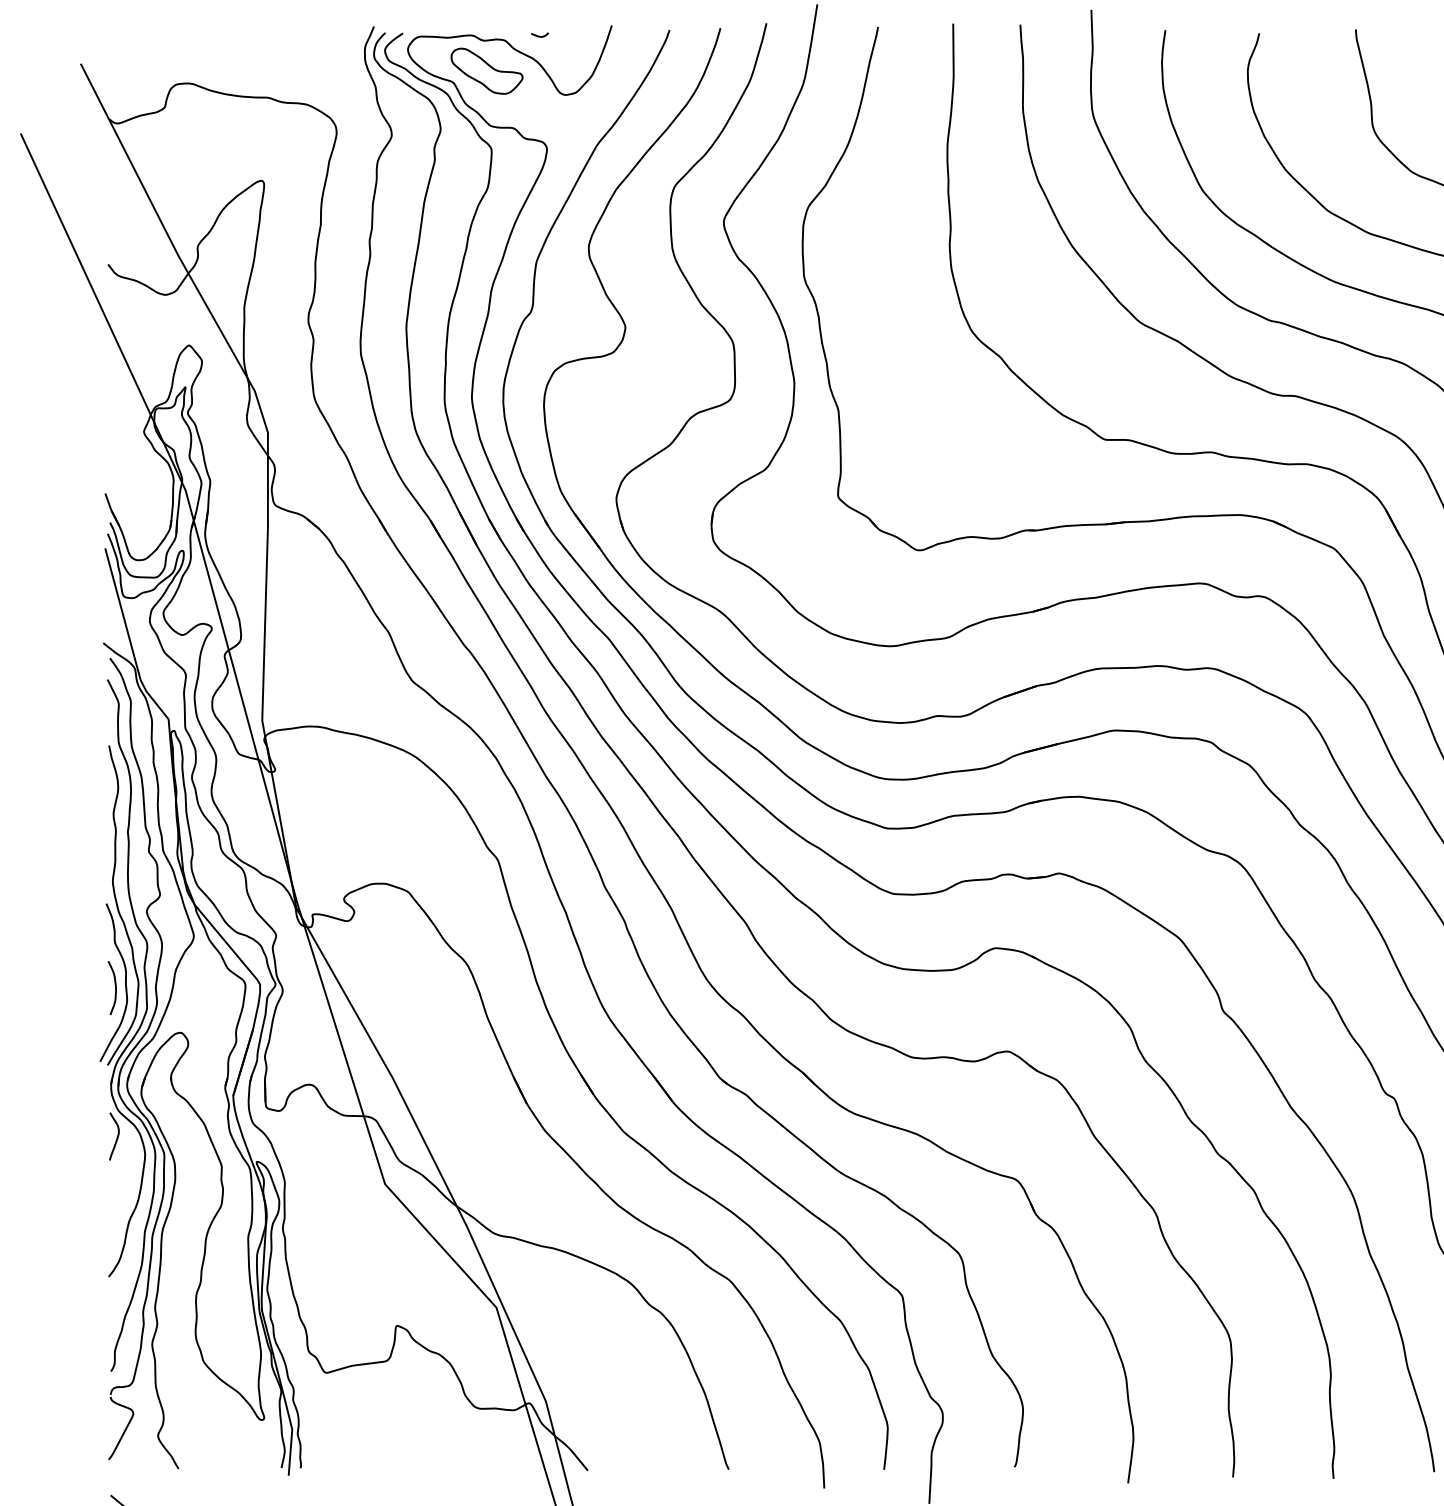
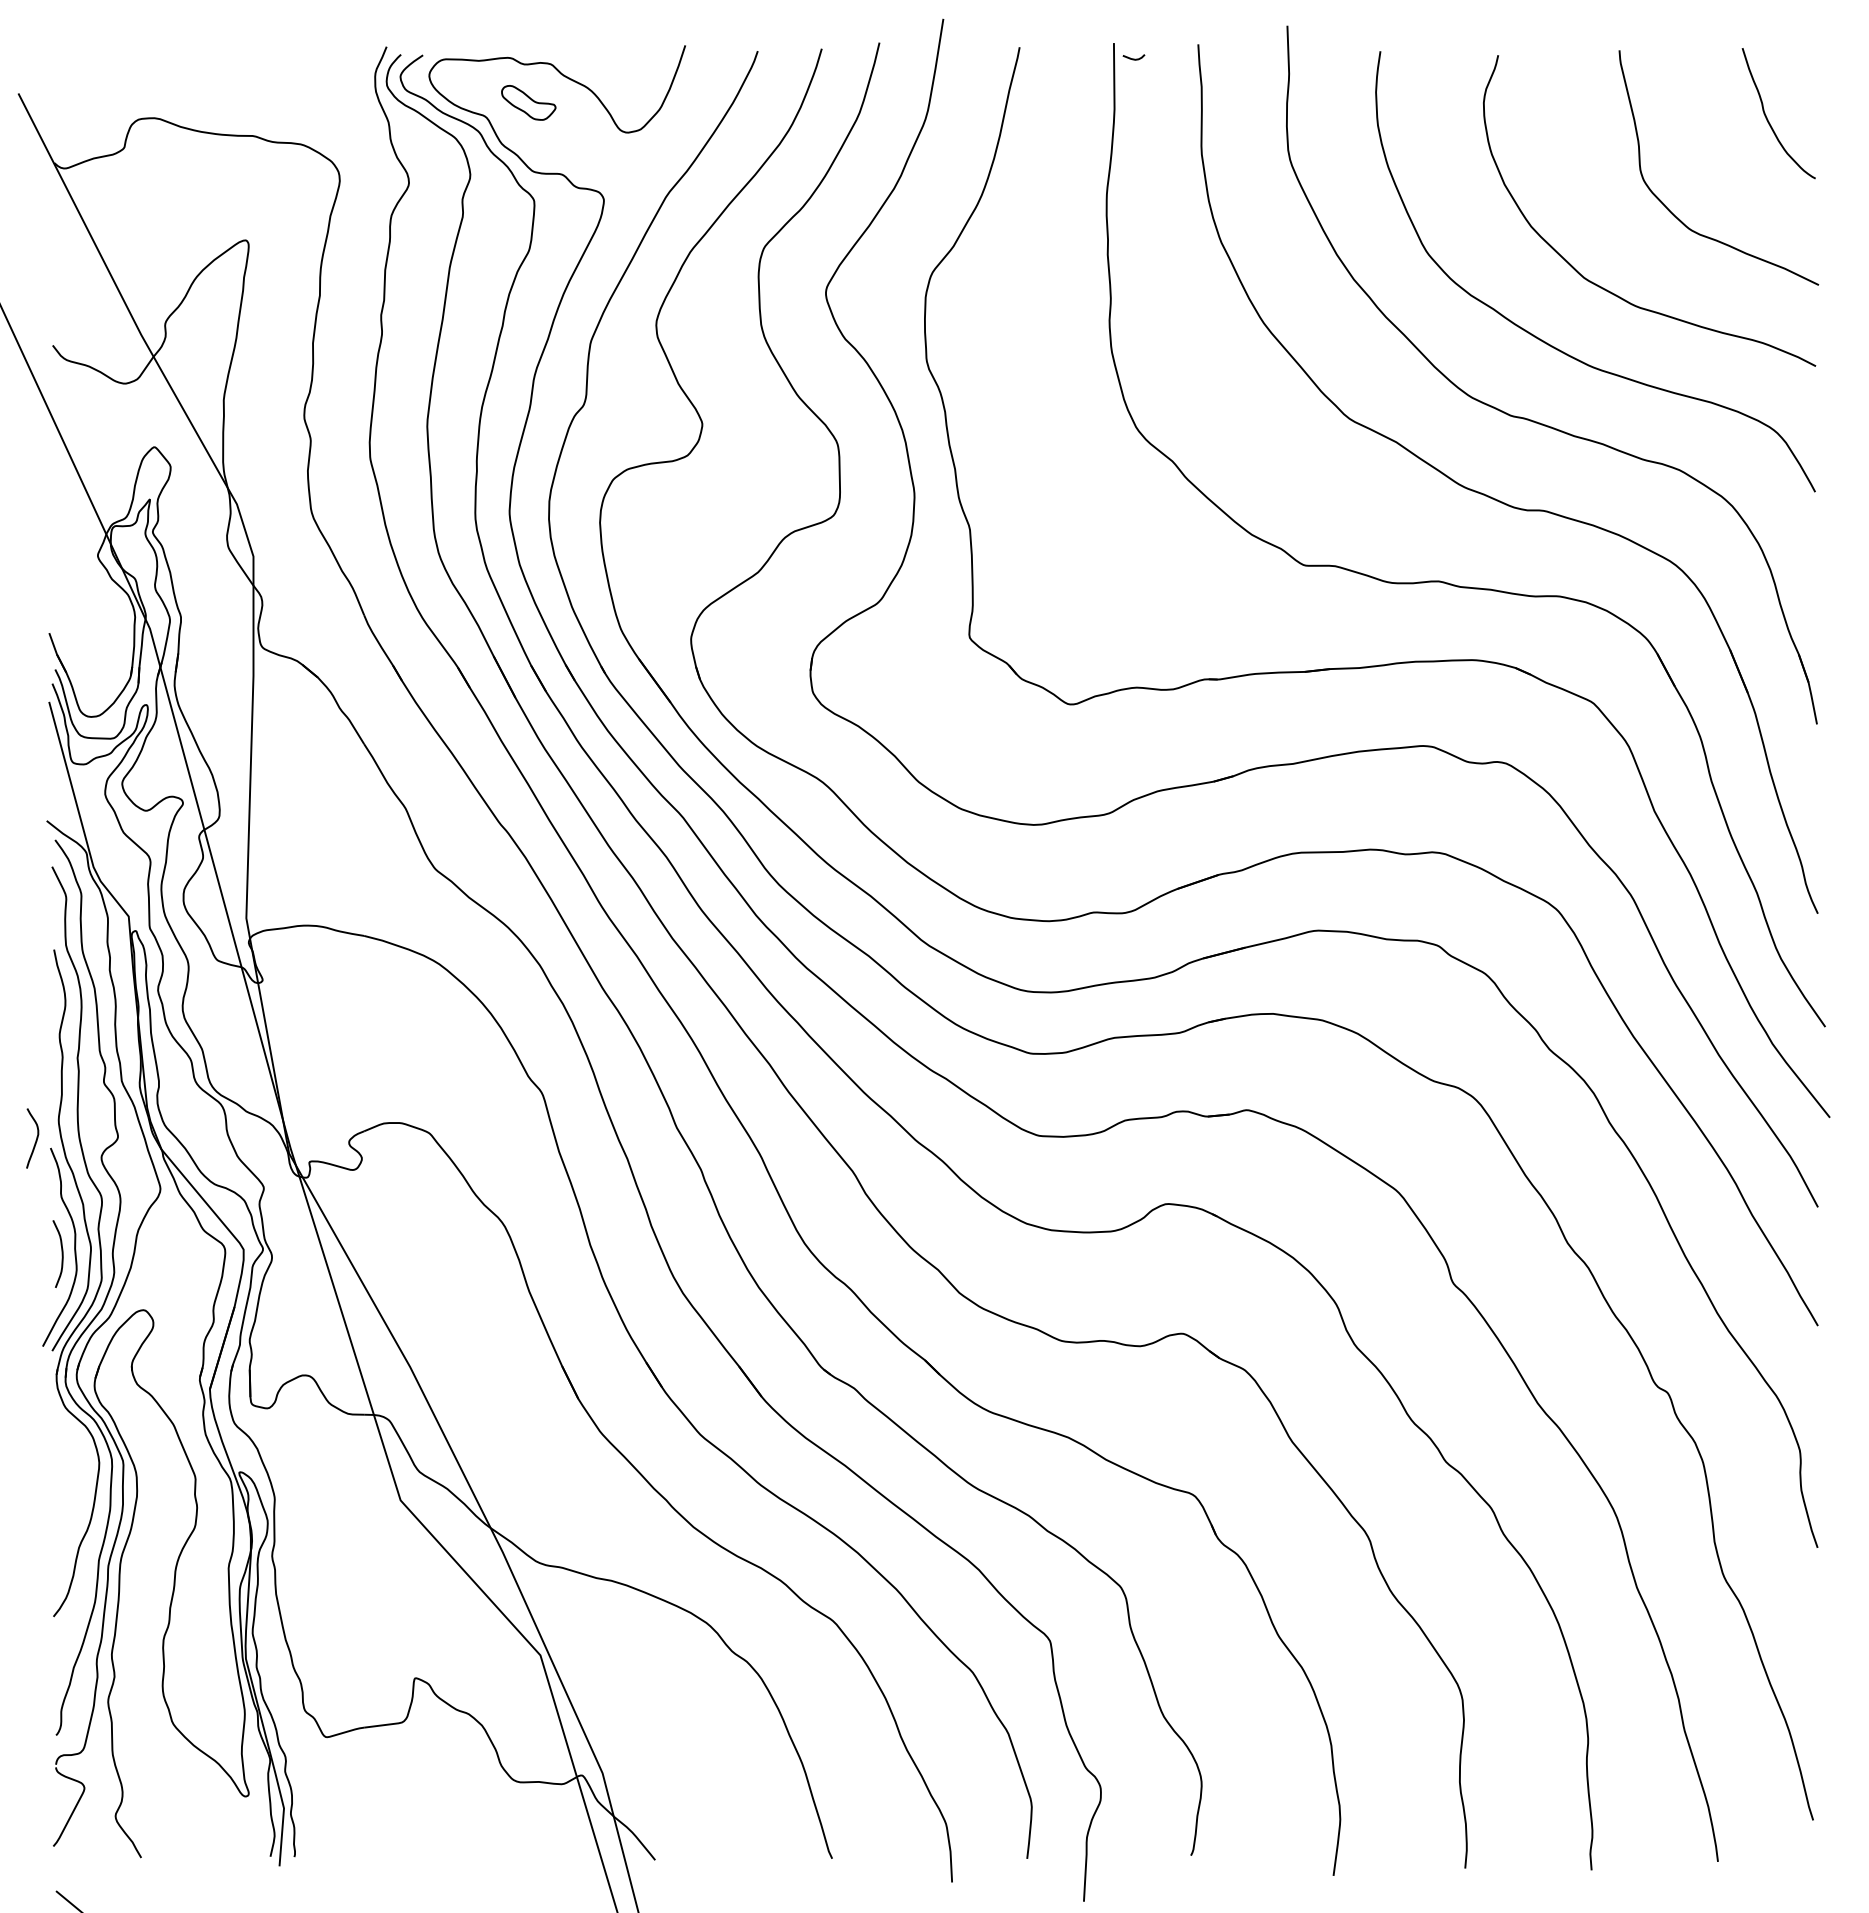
curve: (539, 35) -> (1133, 58), moved
part: (486, 70) -> (528, 102), size x0.6
curve: (116, 1138) -> (35, 1140), moved

